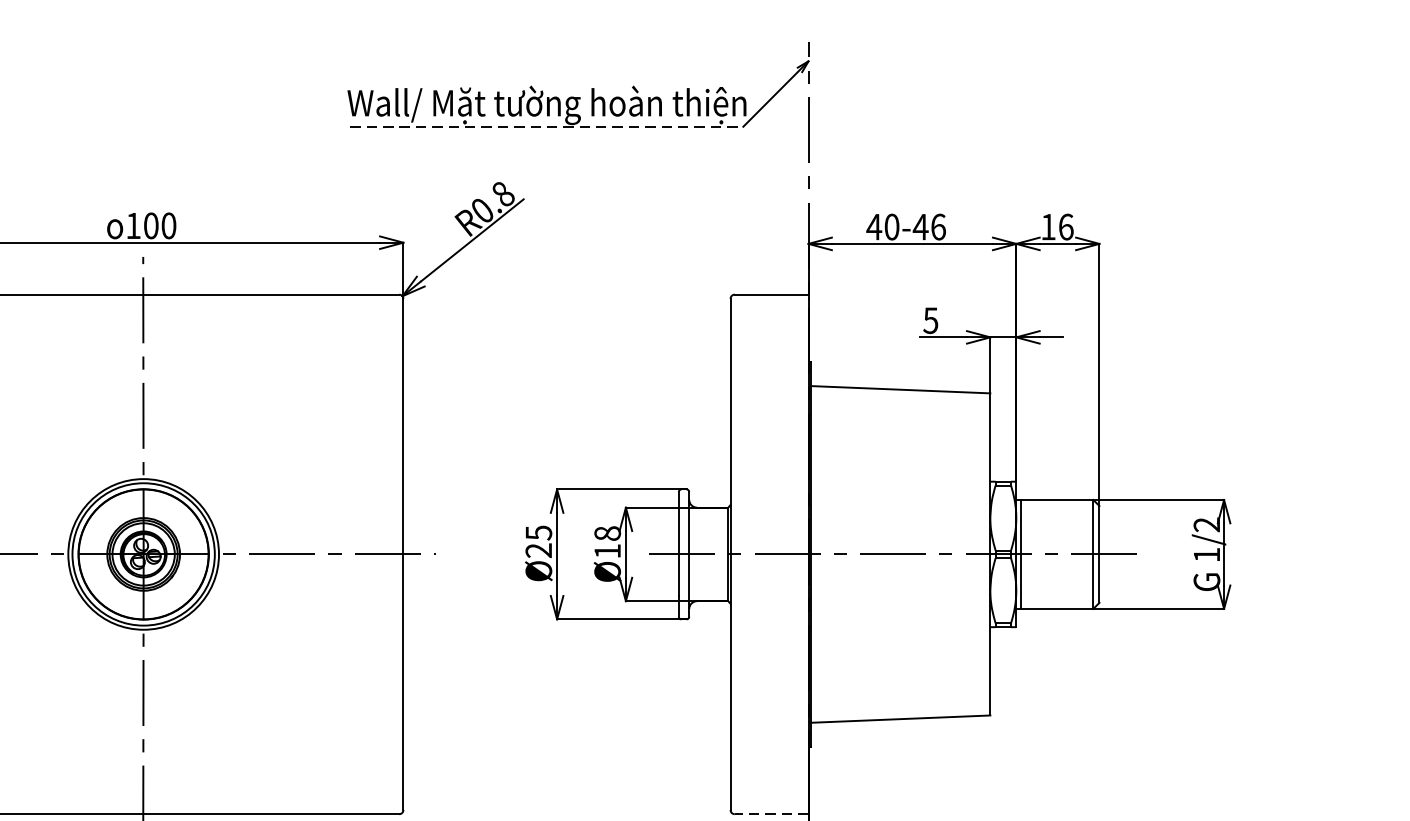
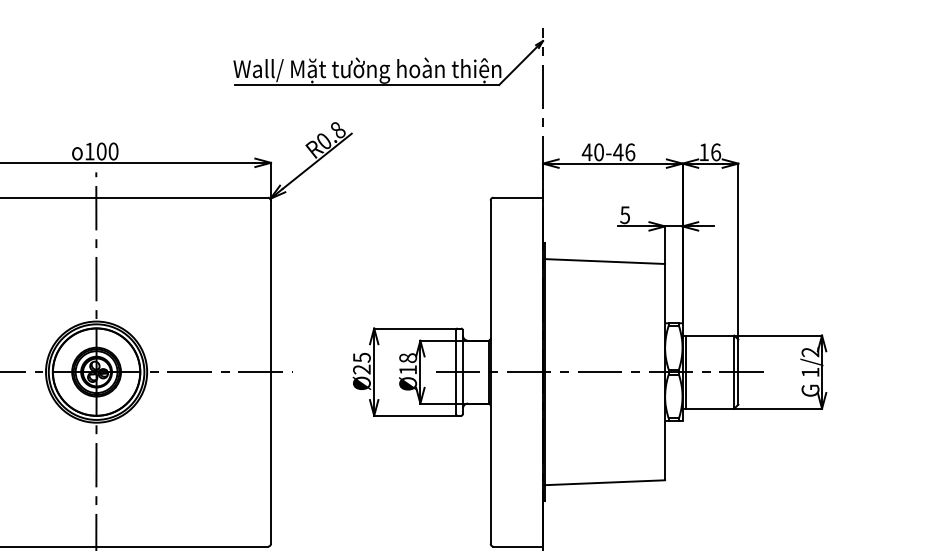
line: (547, 126) -> (367, 84), dashed -> solid
line: (772, 814) -> (518, 546), dashed -> solid

